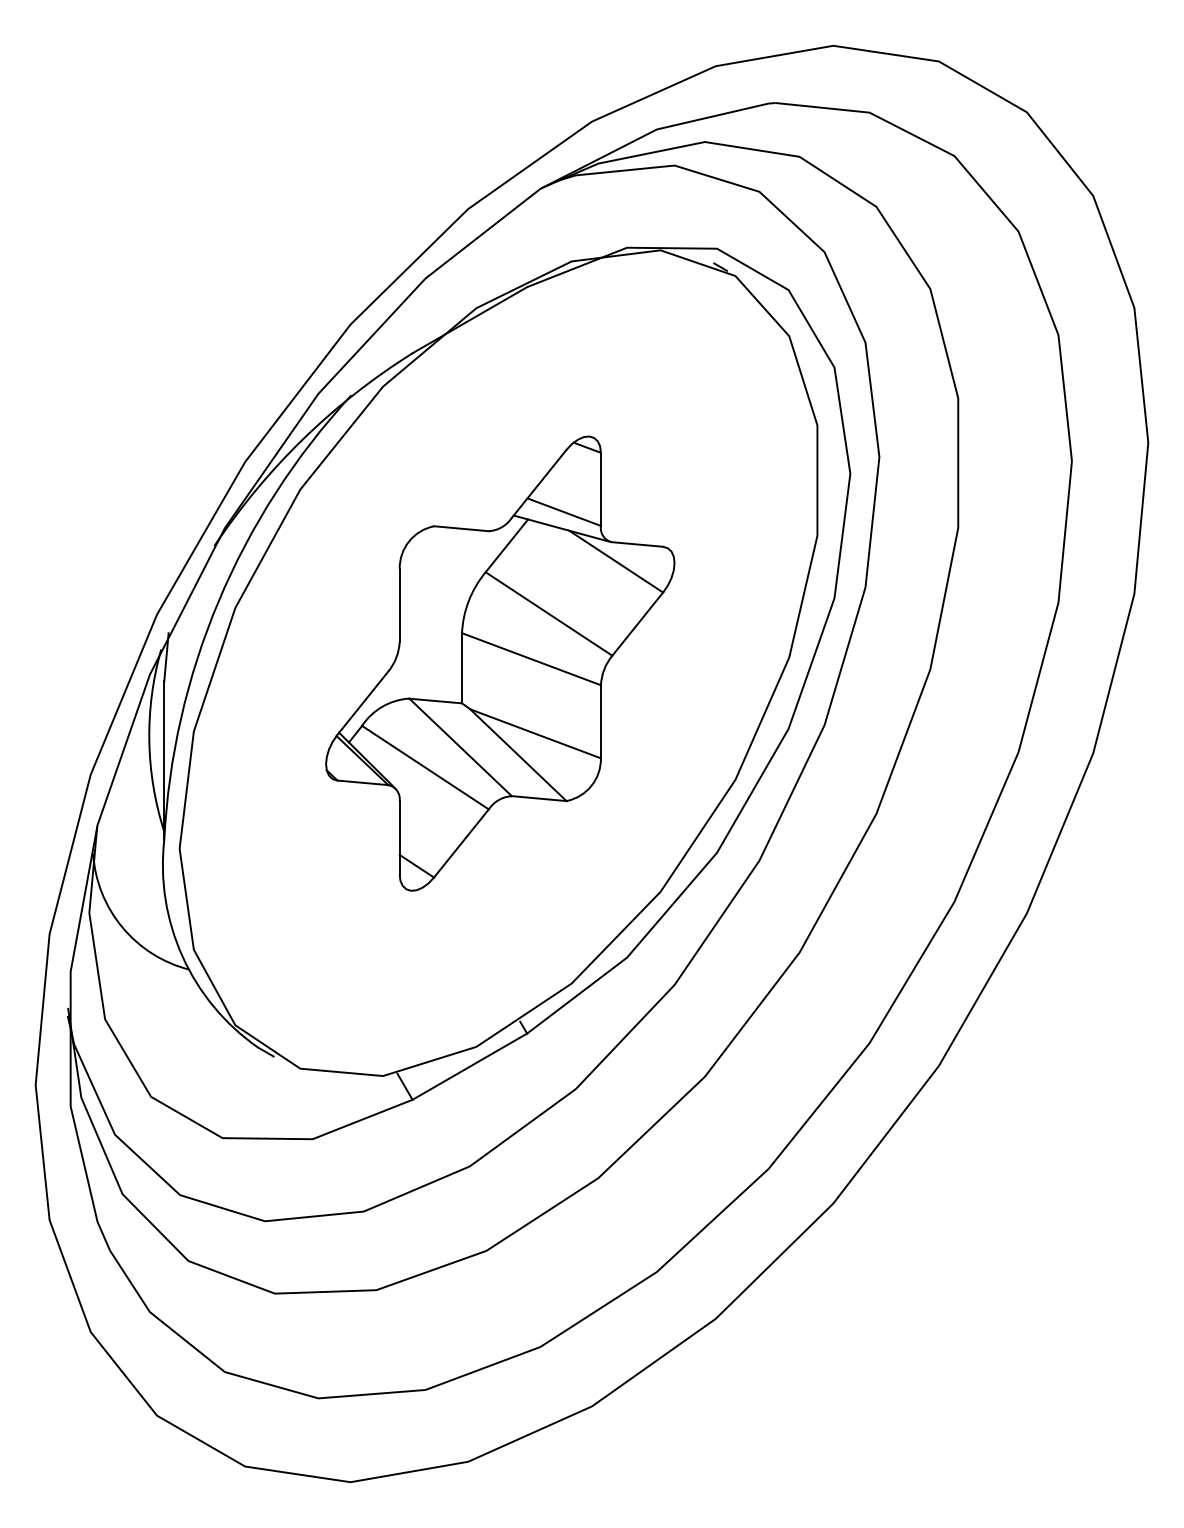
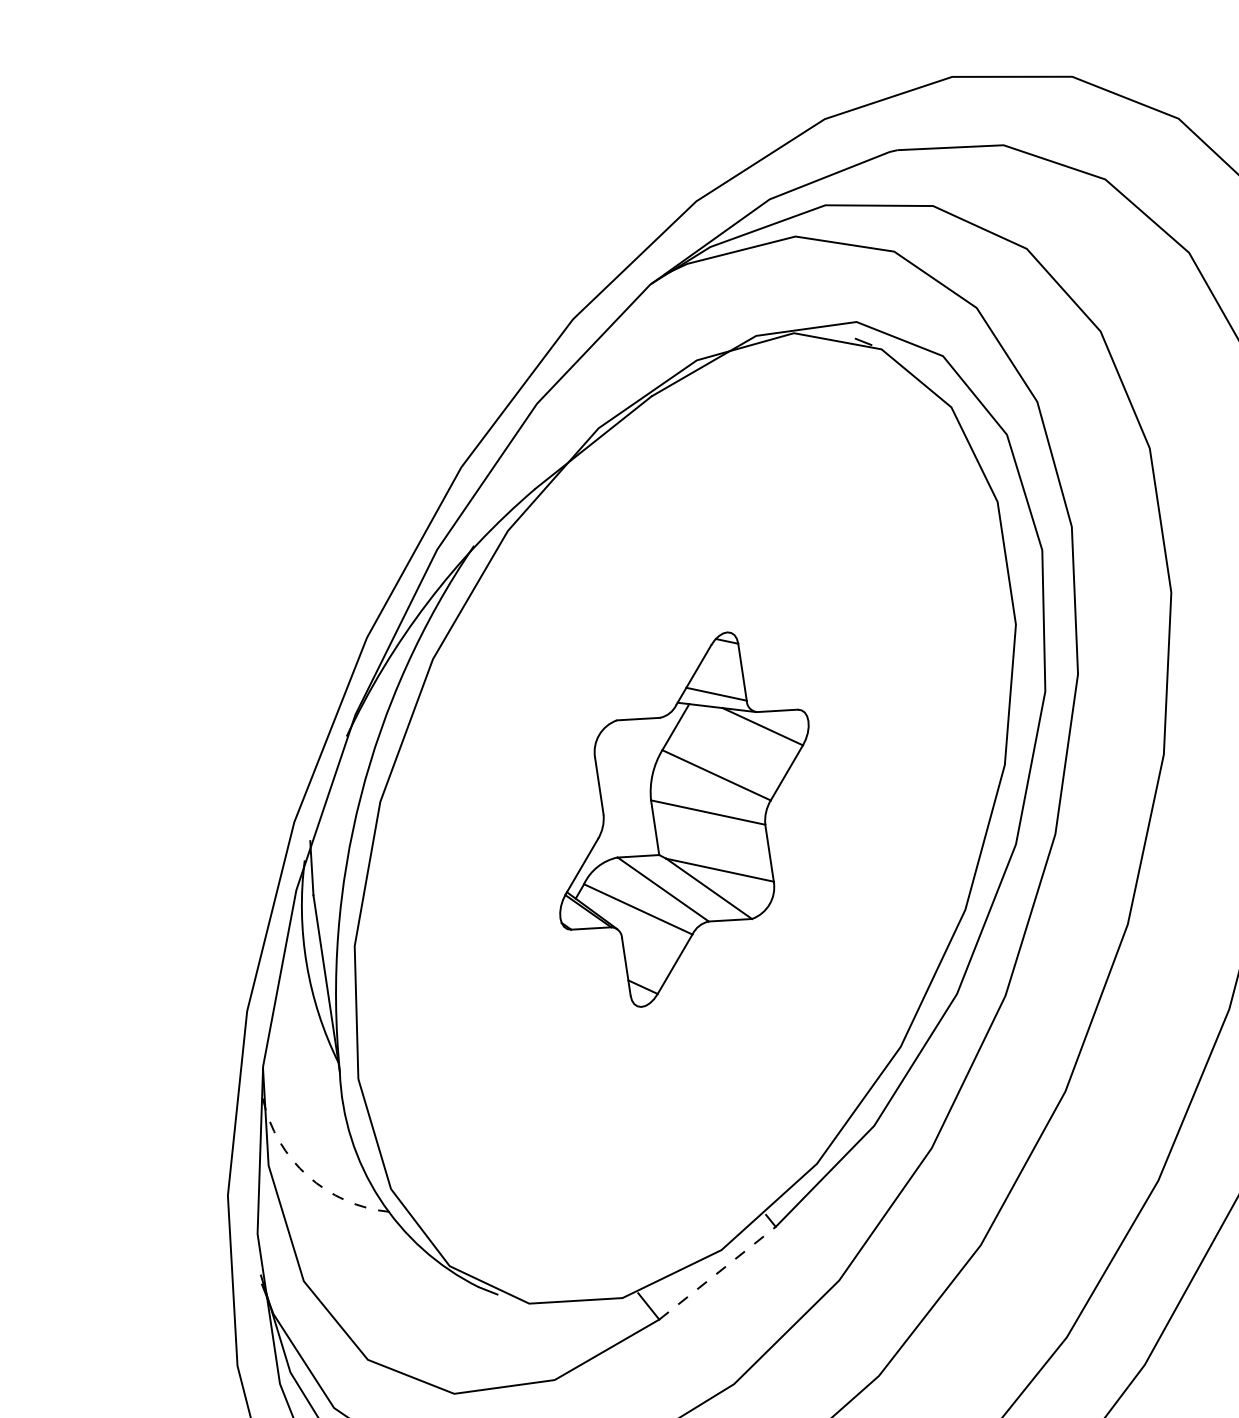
part: (500, 663) -> (684, 819), size x0.7
arc: (122, 927) -> (307, 1176), solid -> dashed
line: (470, 1066) -> (718, 1272), solid -> dashed

